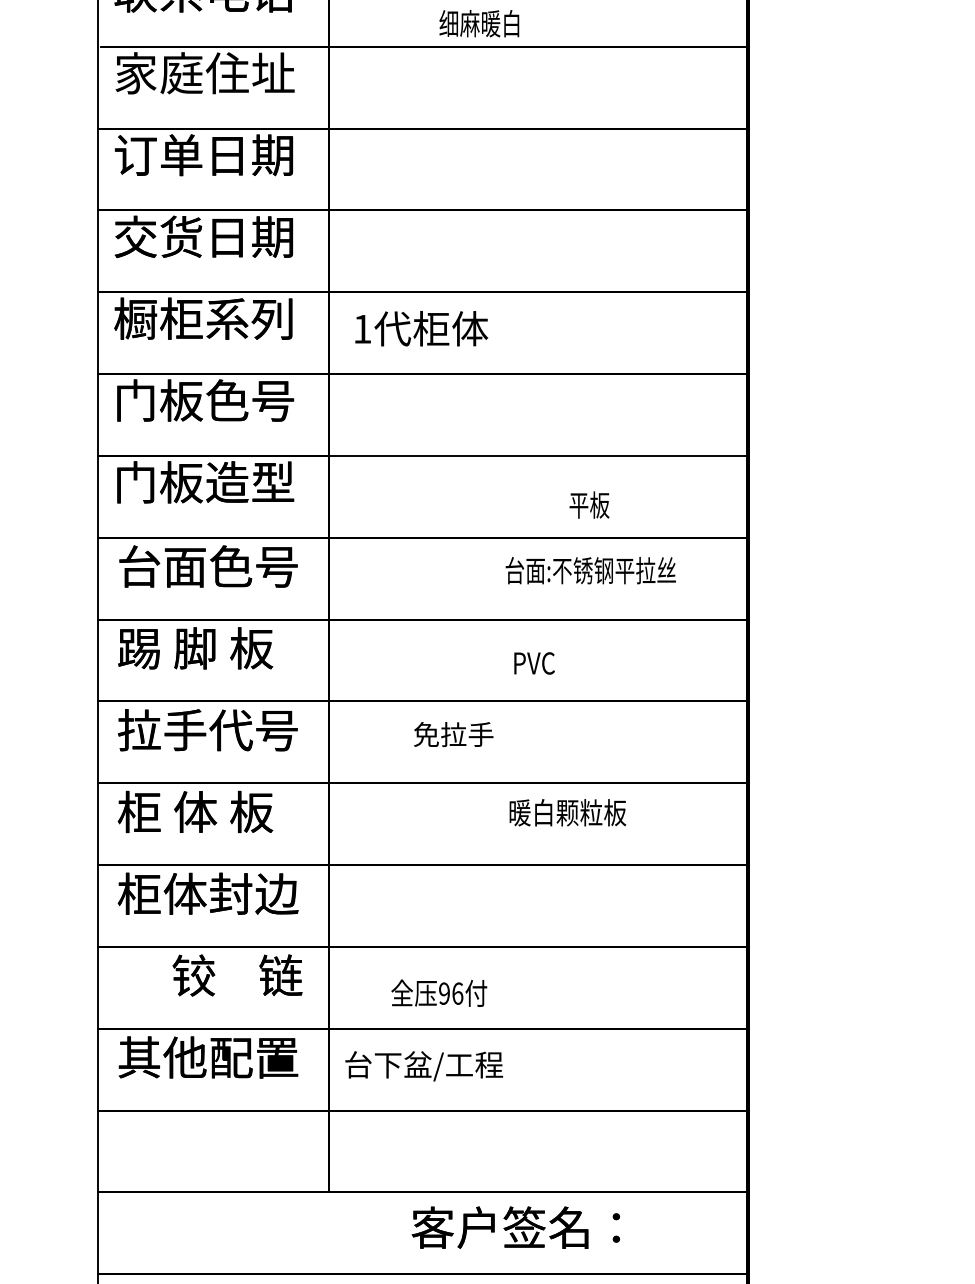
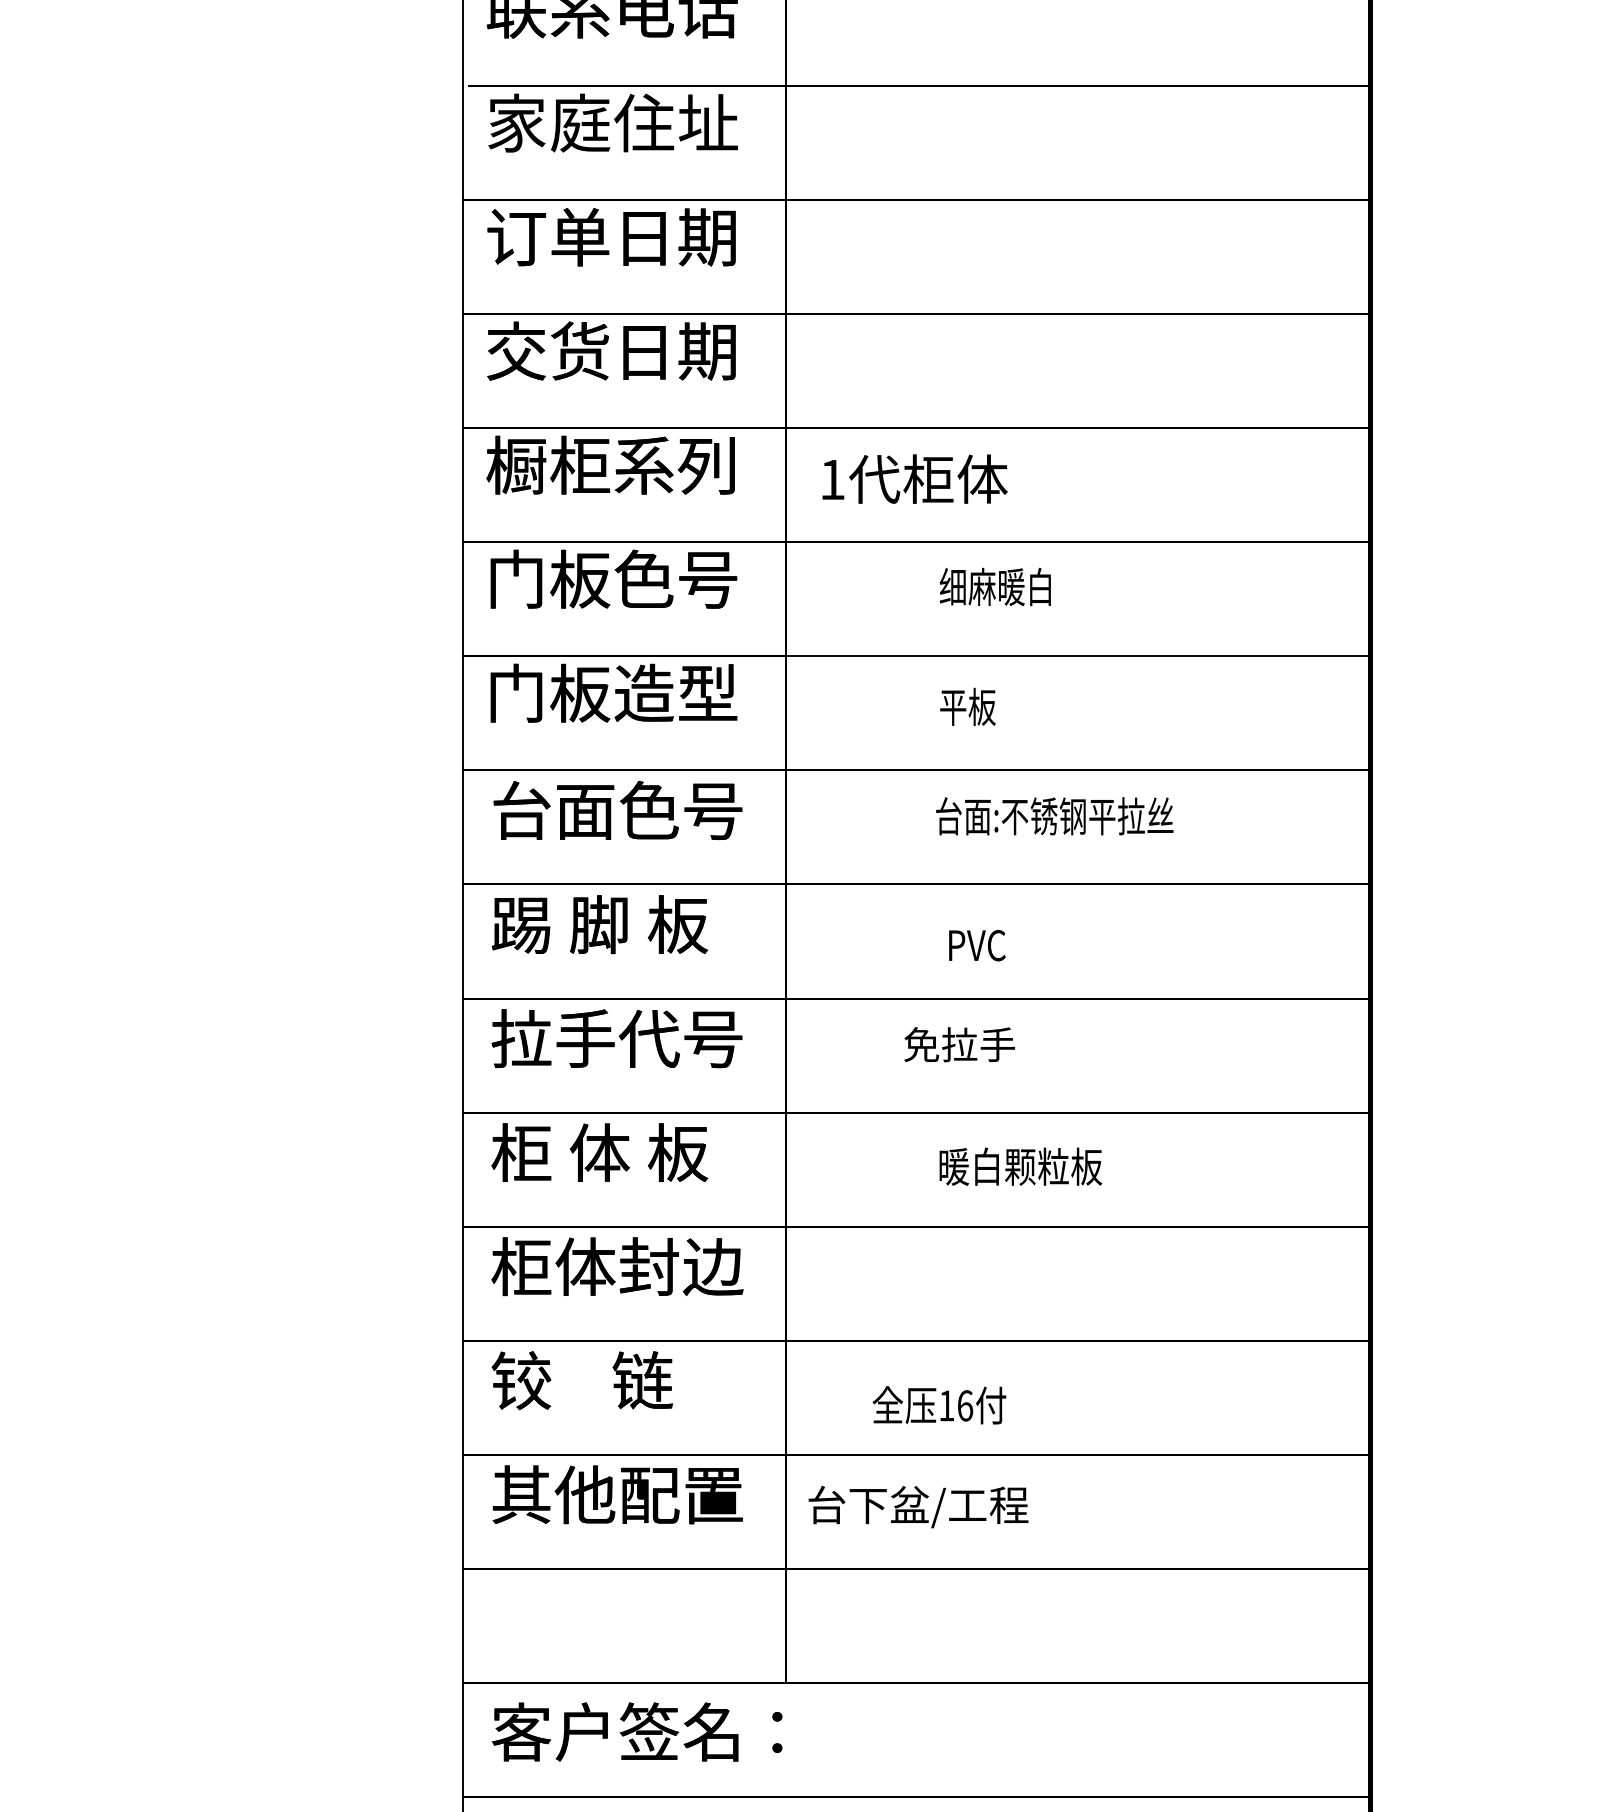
text: (478, 23) -> (994, 586), moved
text: (589, 504) -> (967, 706), moved
text: (590, 570) -> (1054, 816), moved
text: (534, 663) -> (977, 945), moved
text: (567, 812) -> (1020, 1166), moved
text: (236, 975) -> (581, 1380), moved
text: (444, 993) -> (946, 1405), 96 -> 16
text: (516, 1227) -> (637, 1731), moved

